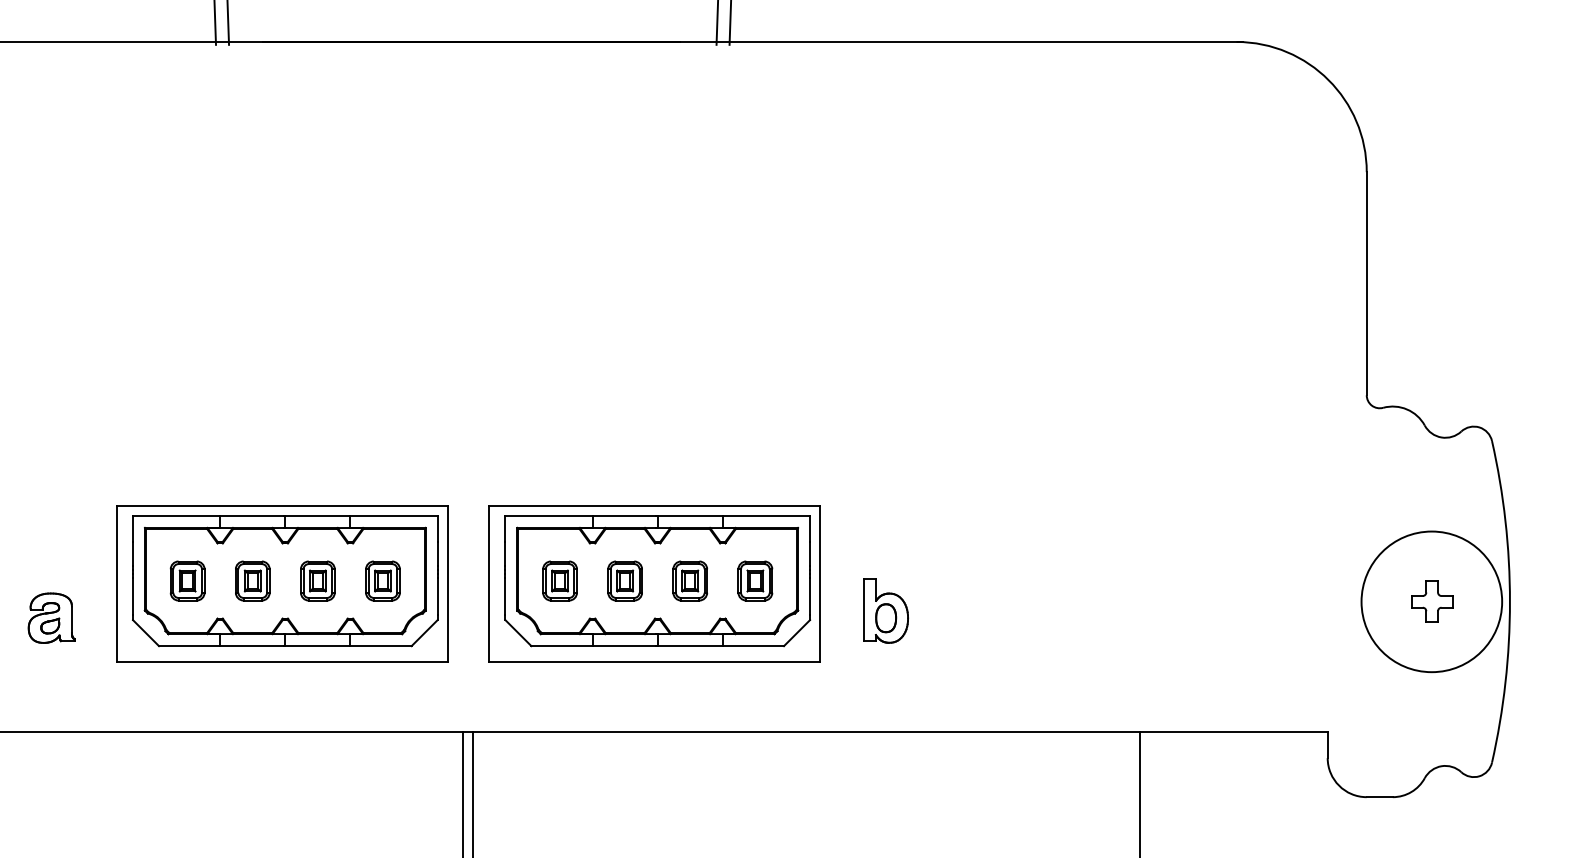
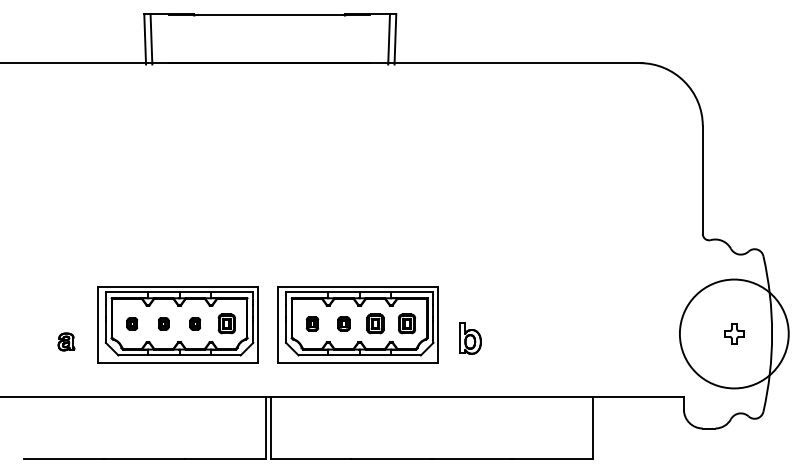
part: (188, 580) -> (132, 323), size x0.6
part: (252, 580) -> (163, 323), size x0.6
part: (318, 580) -> (195, 323), size x0.6
part: (560, 580) -> (312, 323), size x0.7
part: (624, 580) -> (343, 323), size x0.7
circle: (1432, 600) -> (734, 333), size x1.6
part: (51, 617) -> (66, 341), size x0.7

